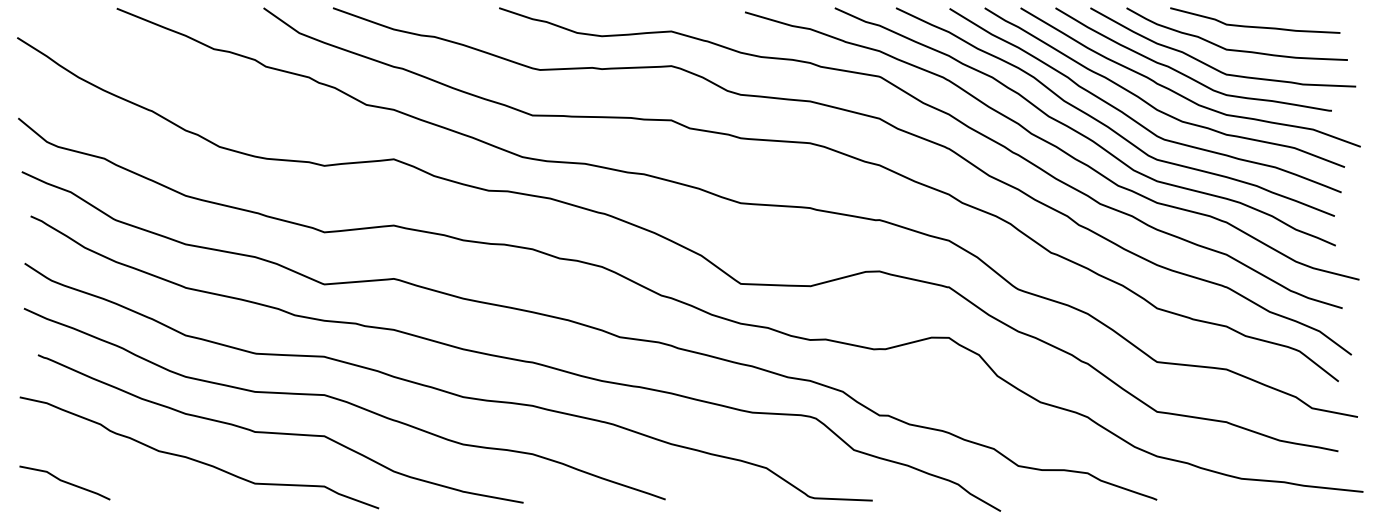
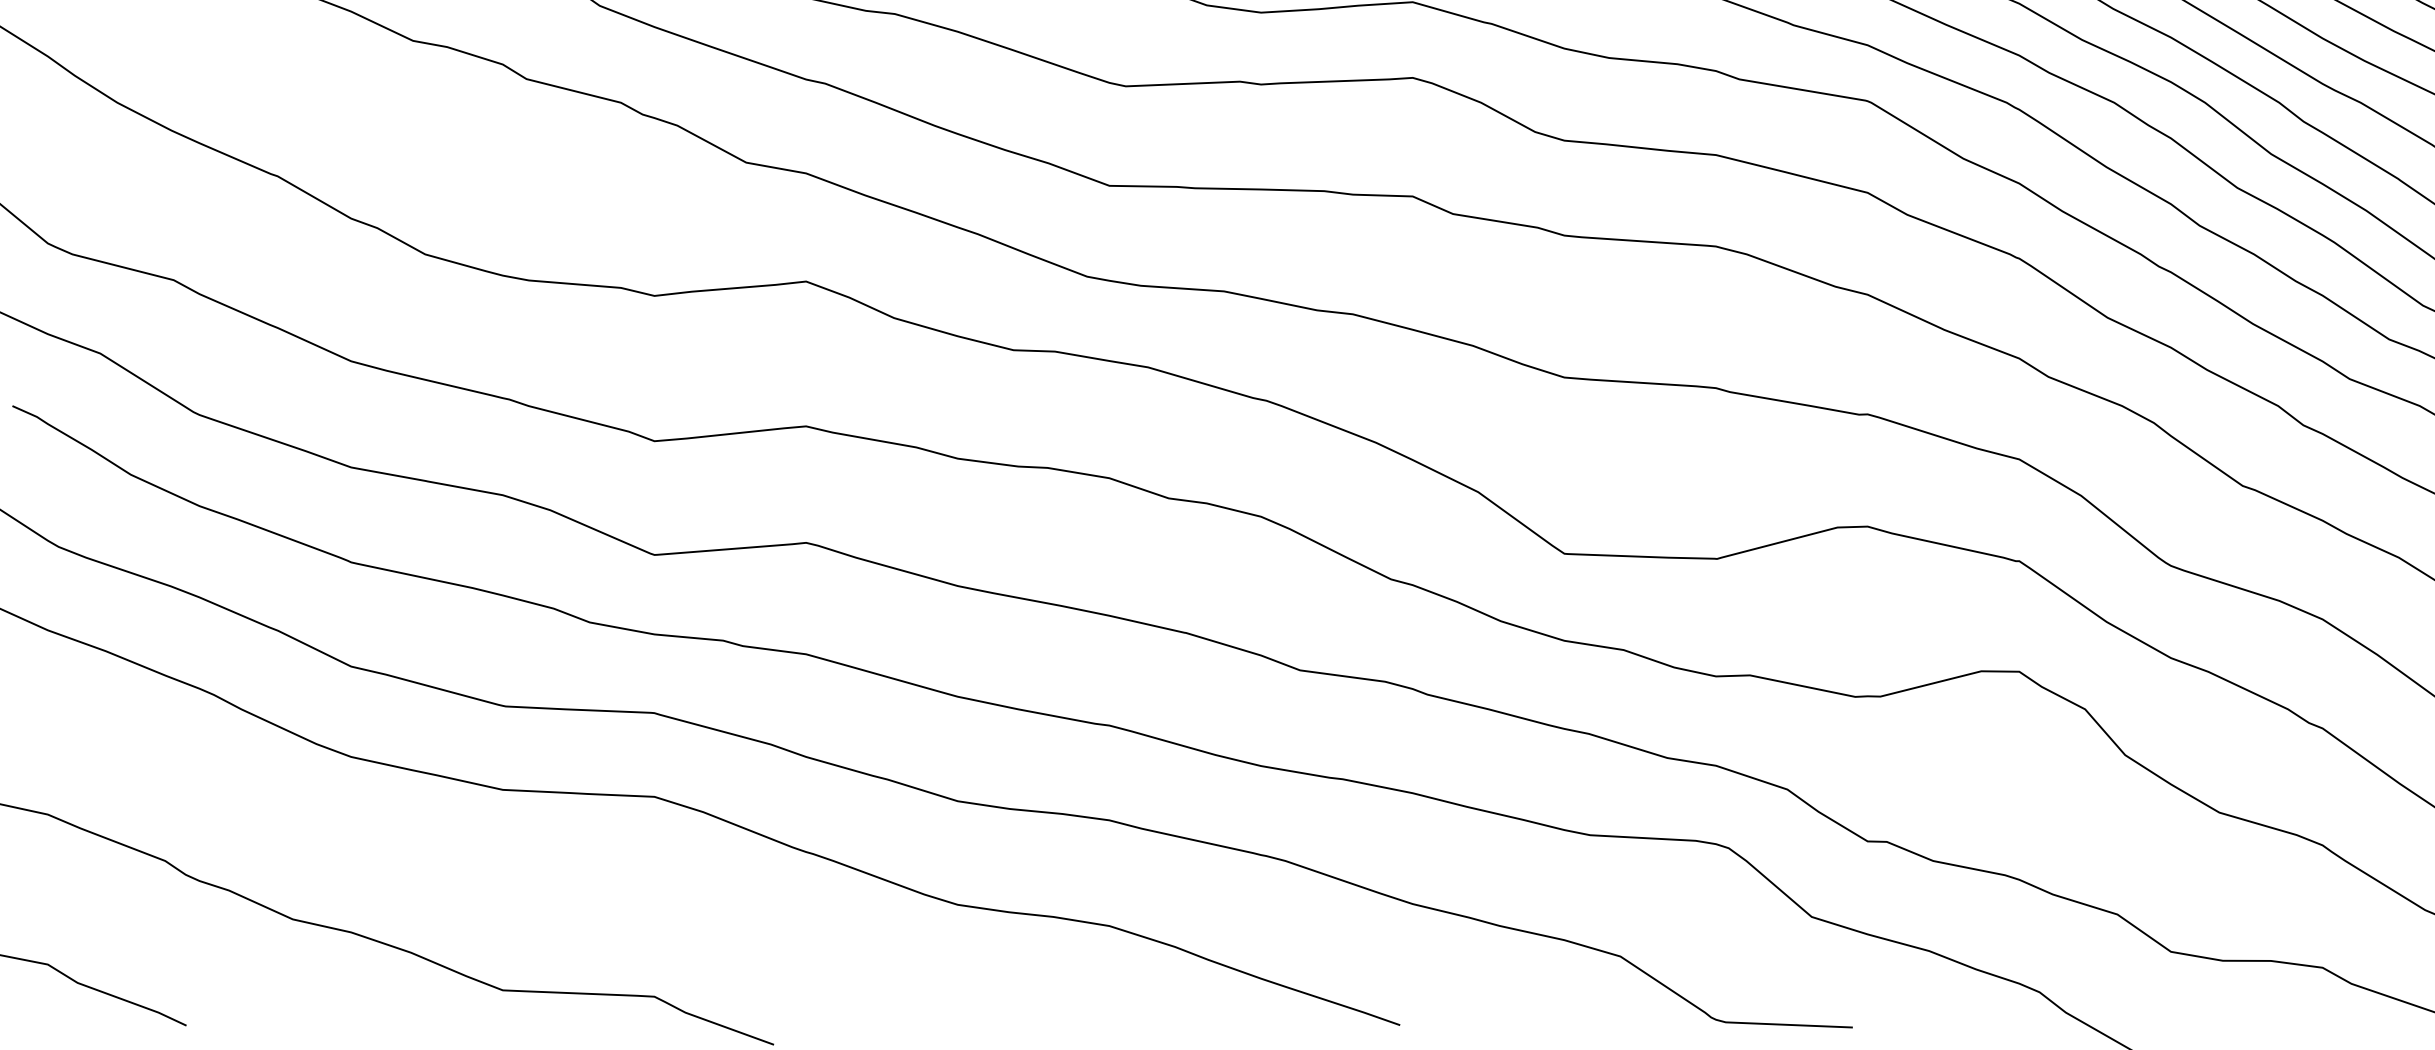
curve: (280, 432) -> (558, 878), removed

